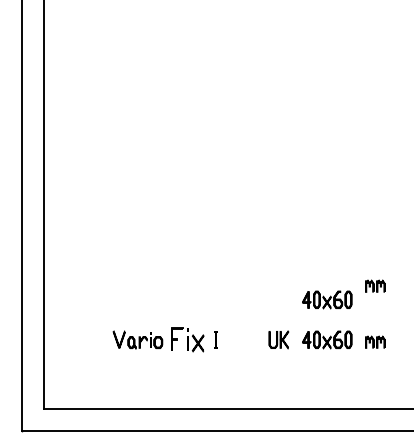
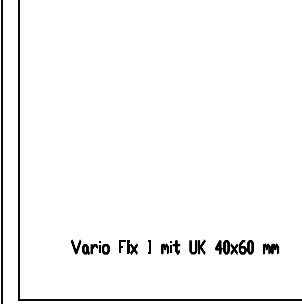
part: (375, 285) -> (271, 205), removed
part: (327, 299) -> (234, 216), removed
part: (188, 340) -> (128, 247), size x0.71
part: (243, 340) -> (170, 247), added

